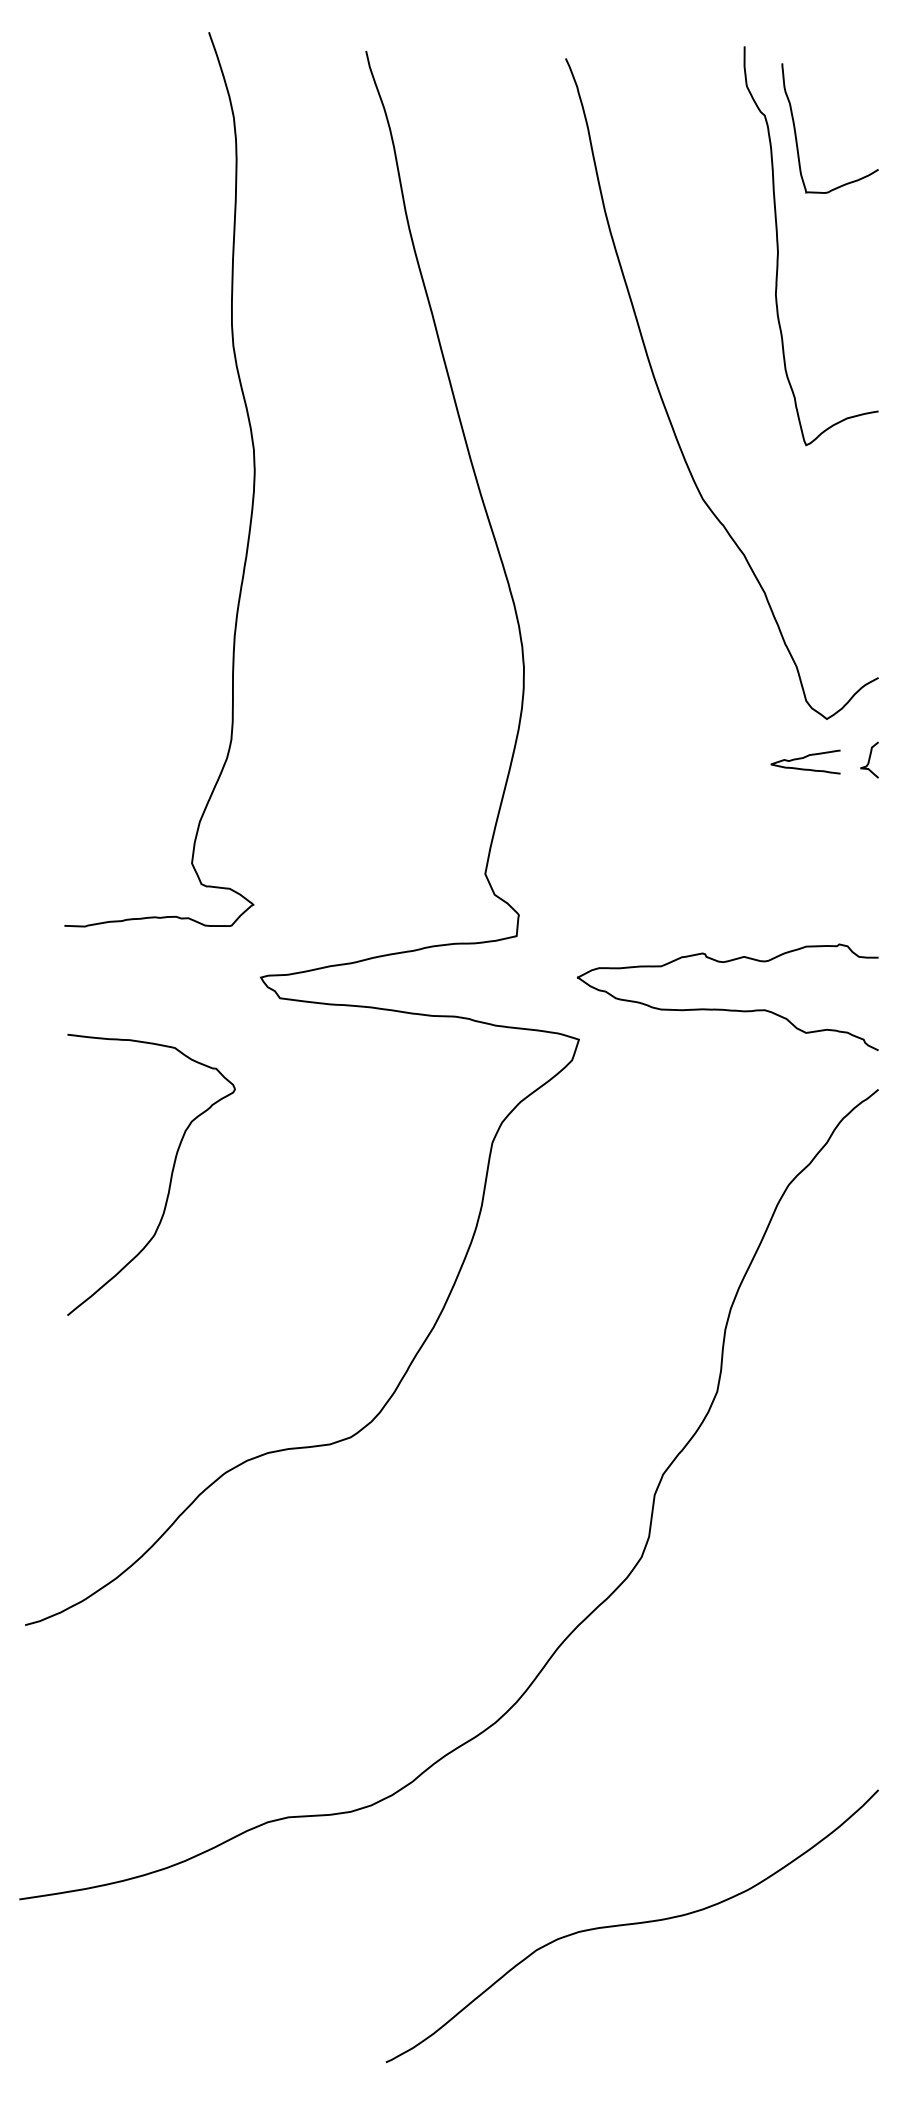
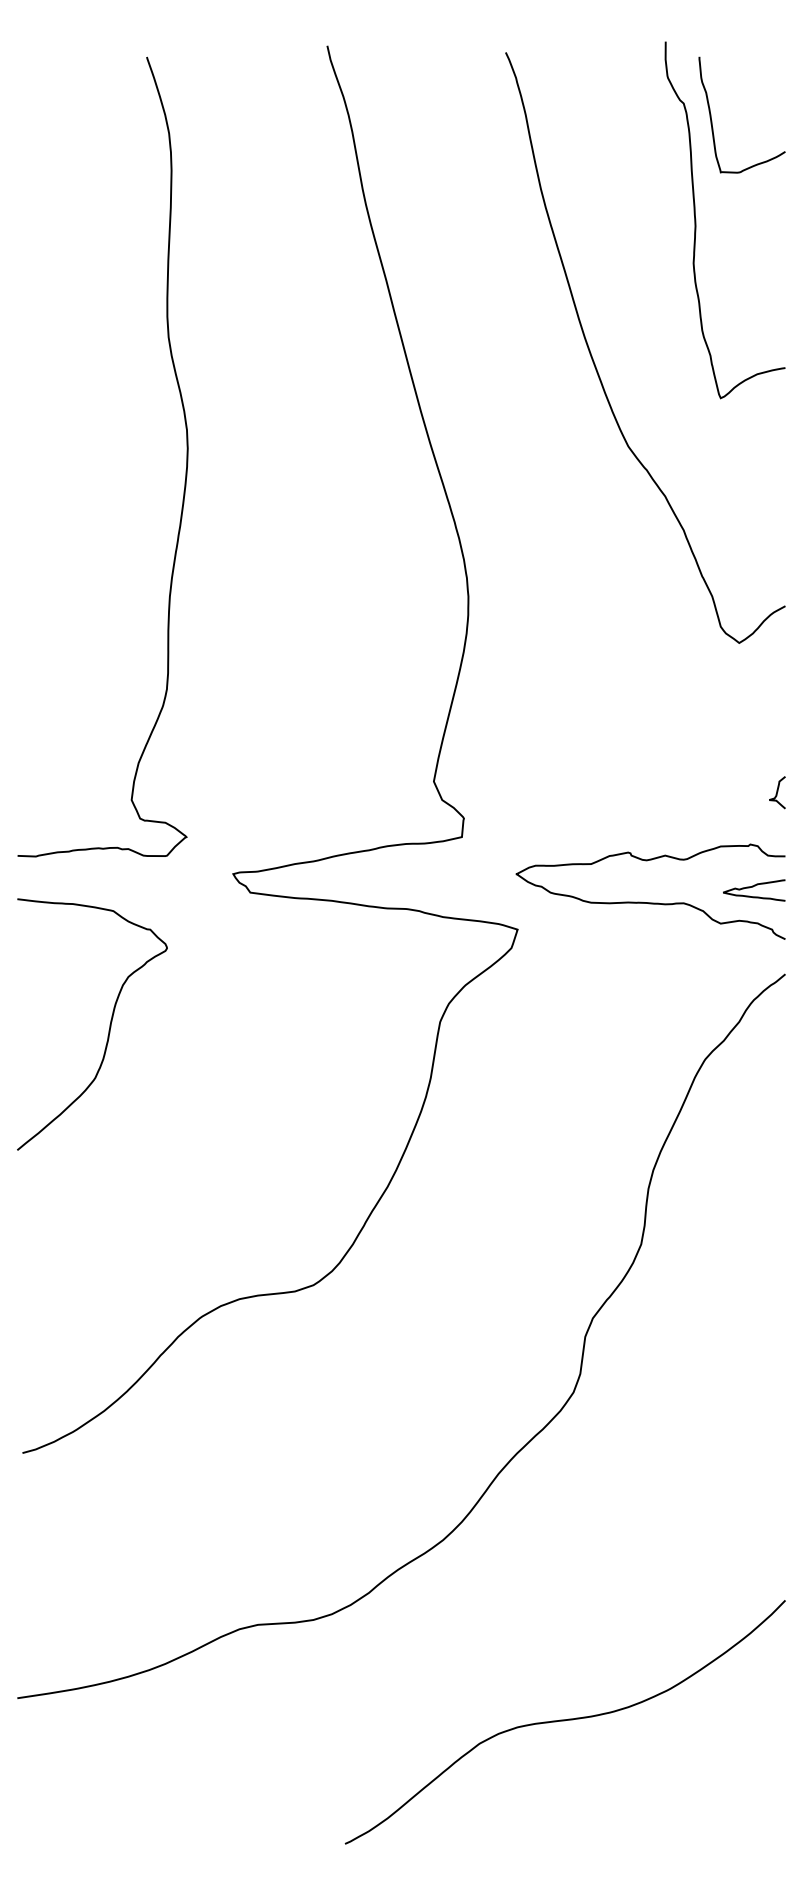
curve: (253, 479) -> (186, 456), moved
curve: (804, 758) -> (753, 887), moved
curve: (869, 759) -> (777, 792), moved
curve: (170, 1174) -> (109, 1024), moved

